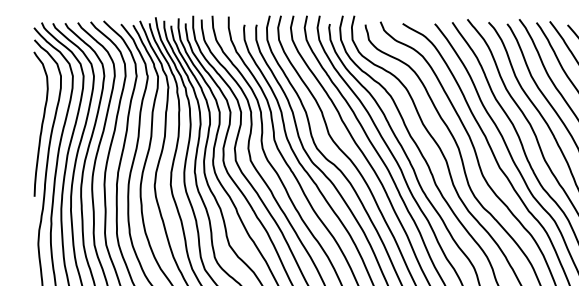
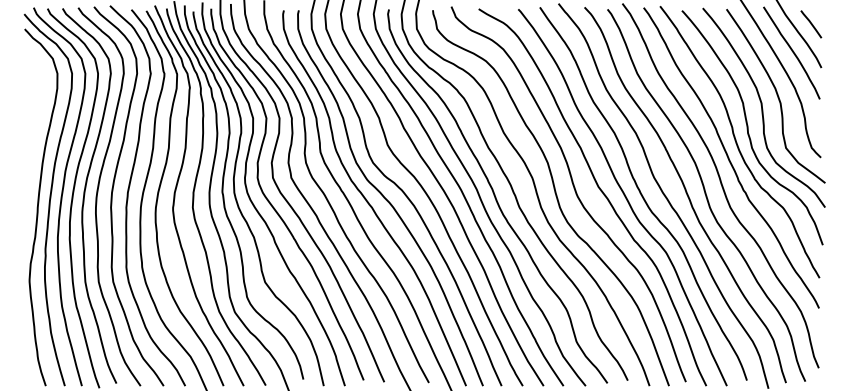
curve: (41, 123) -> (33, 132), removed

